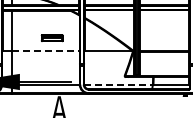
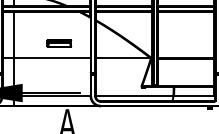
line: (46, 51) -> (52, 58), dashed -> solid
line: (119, 84) -> (135, 95), dashed -> solid

